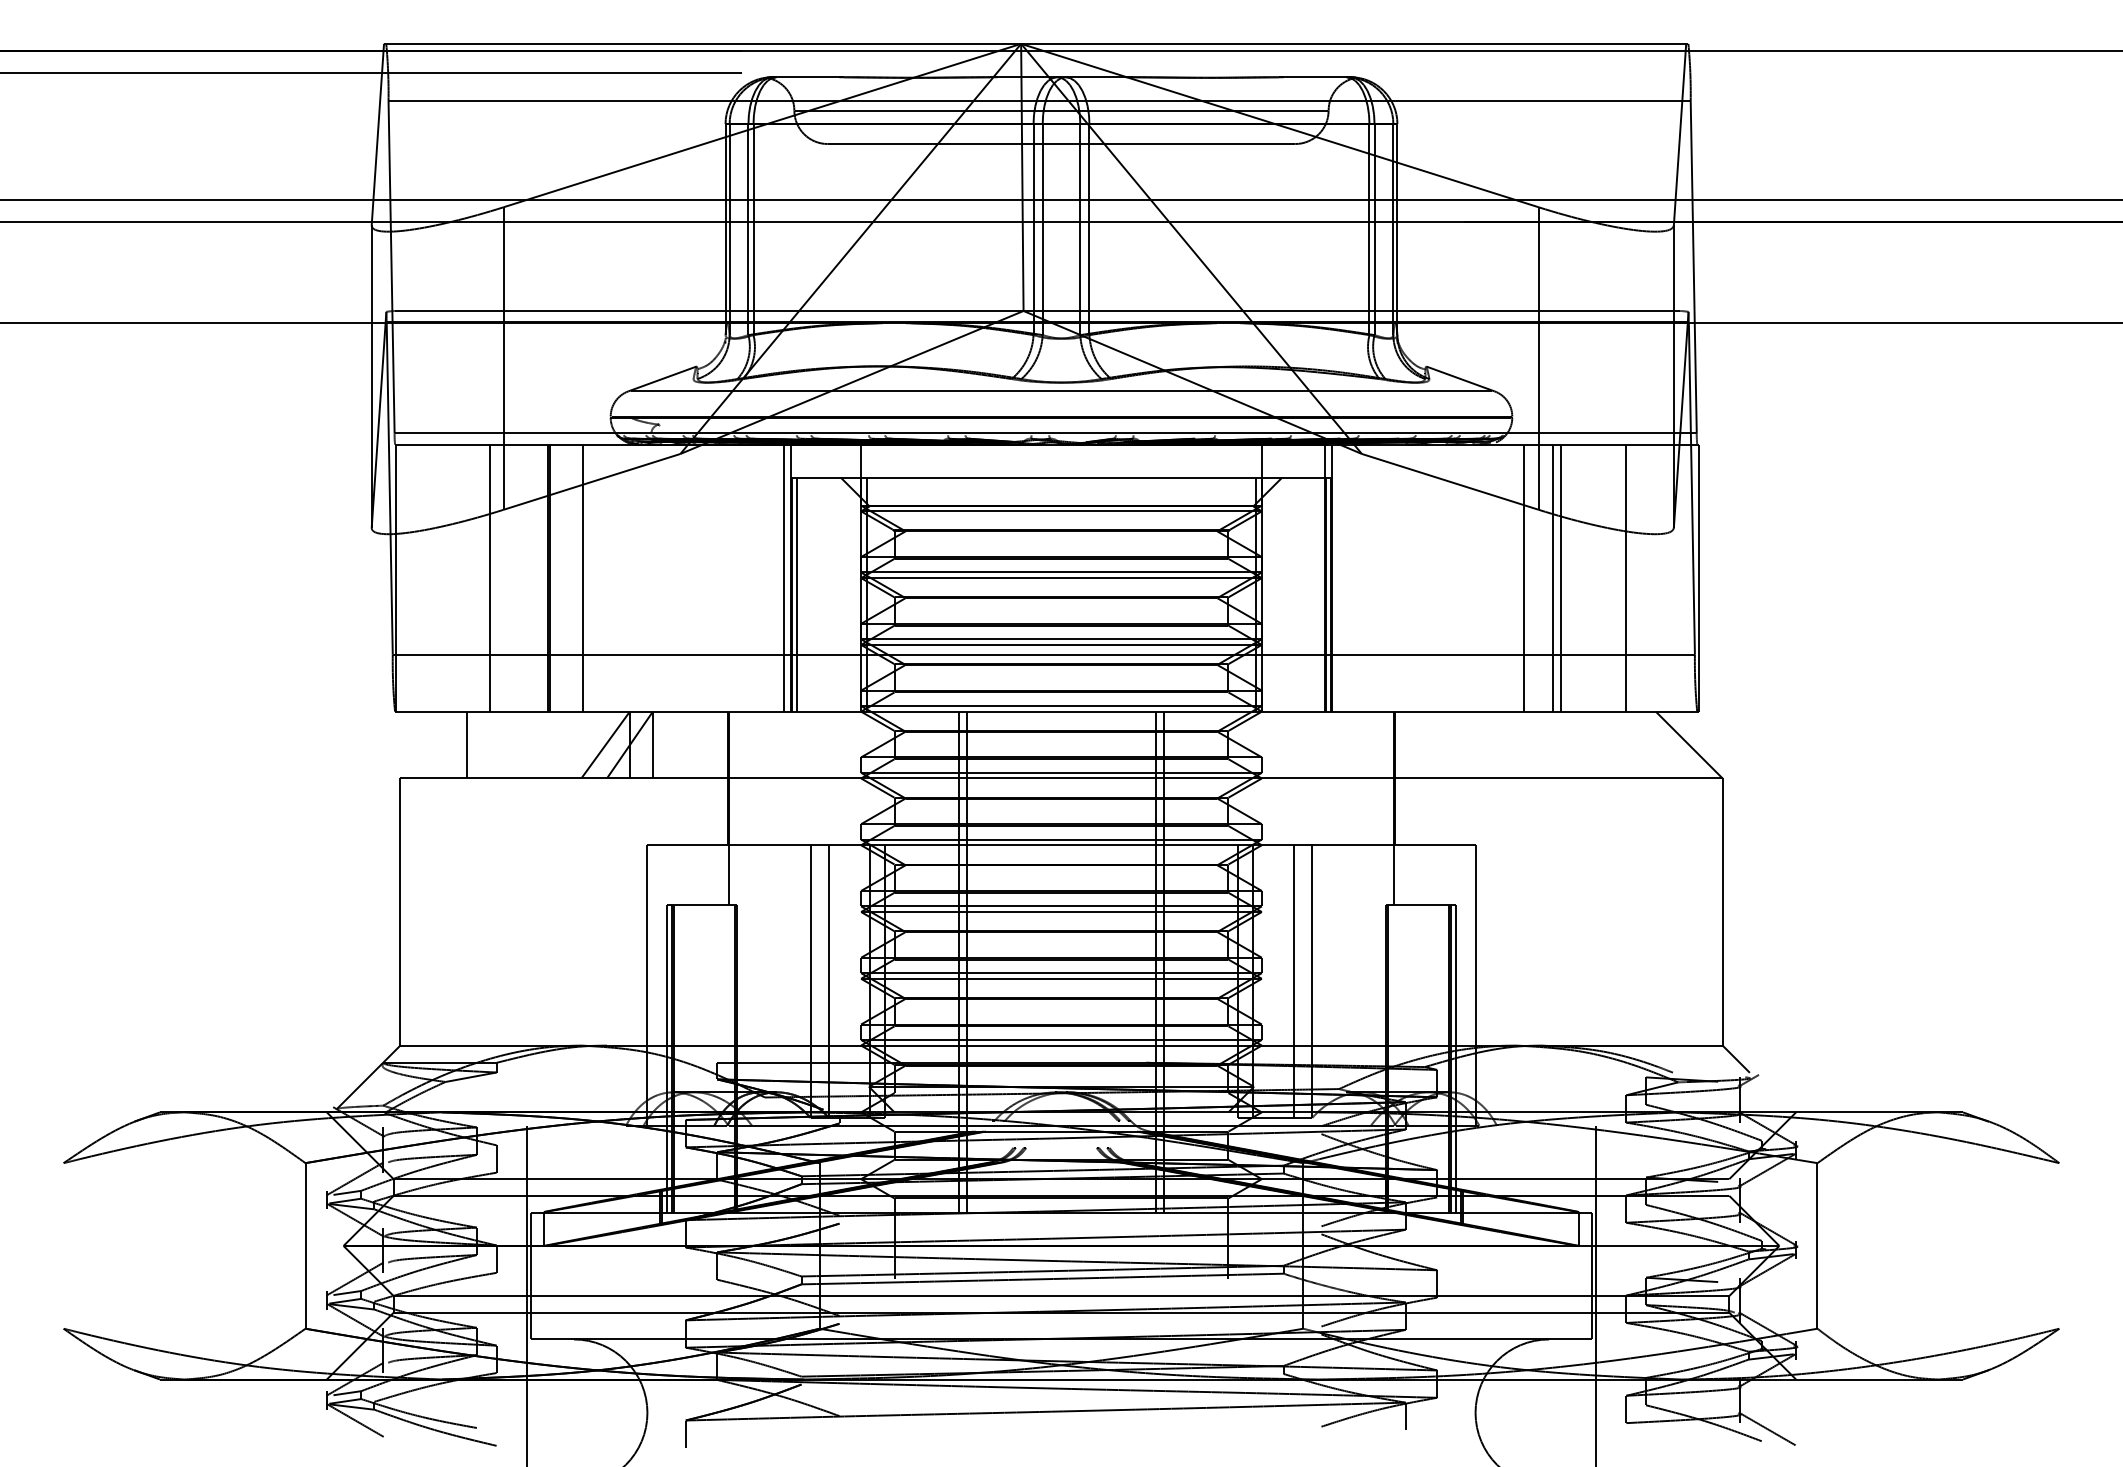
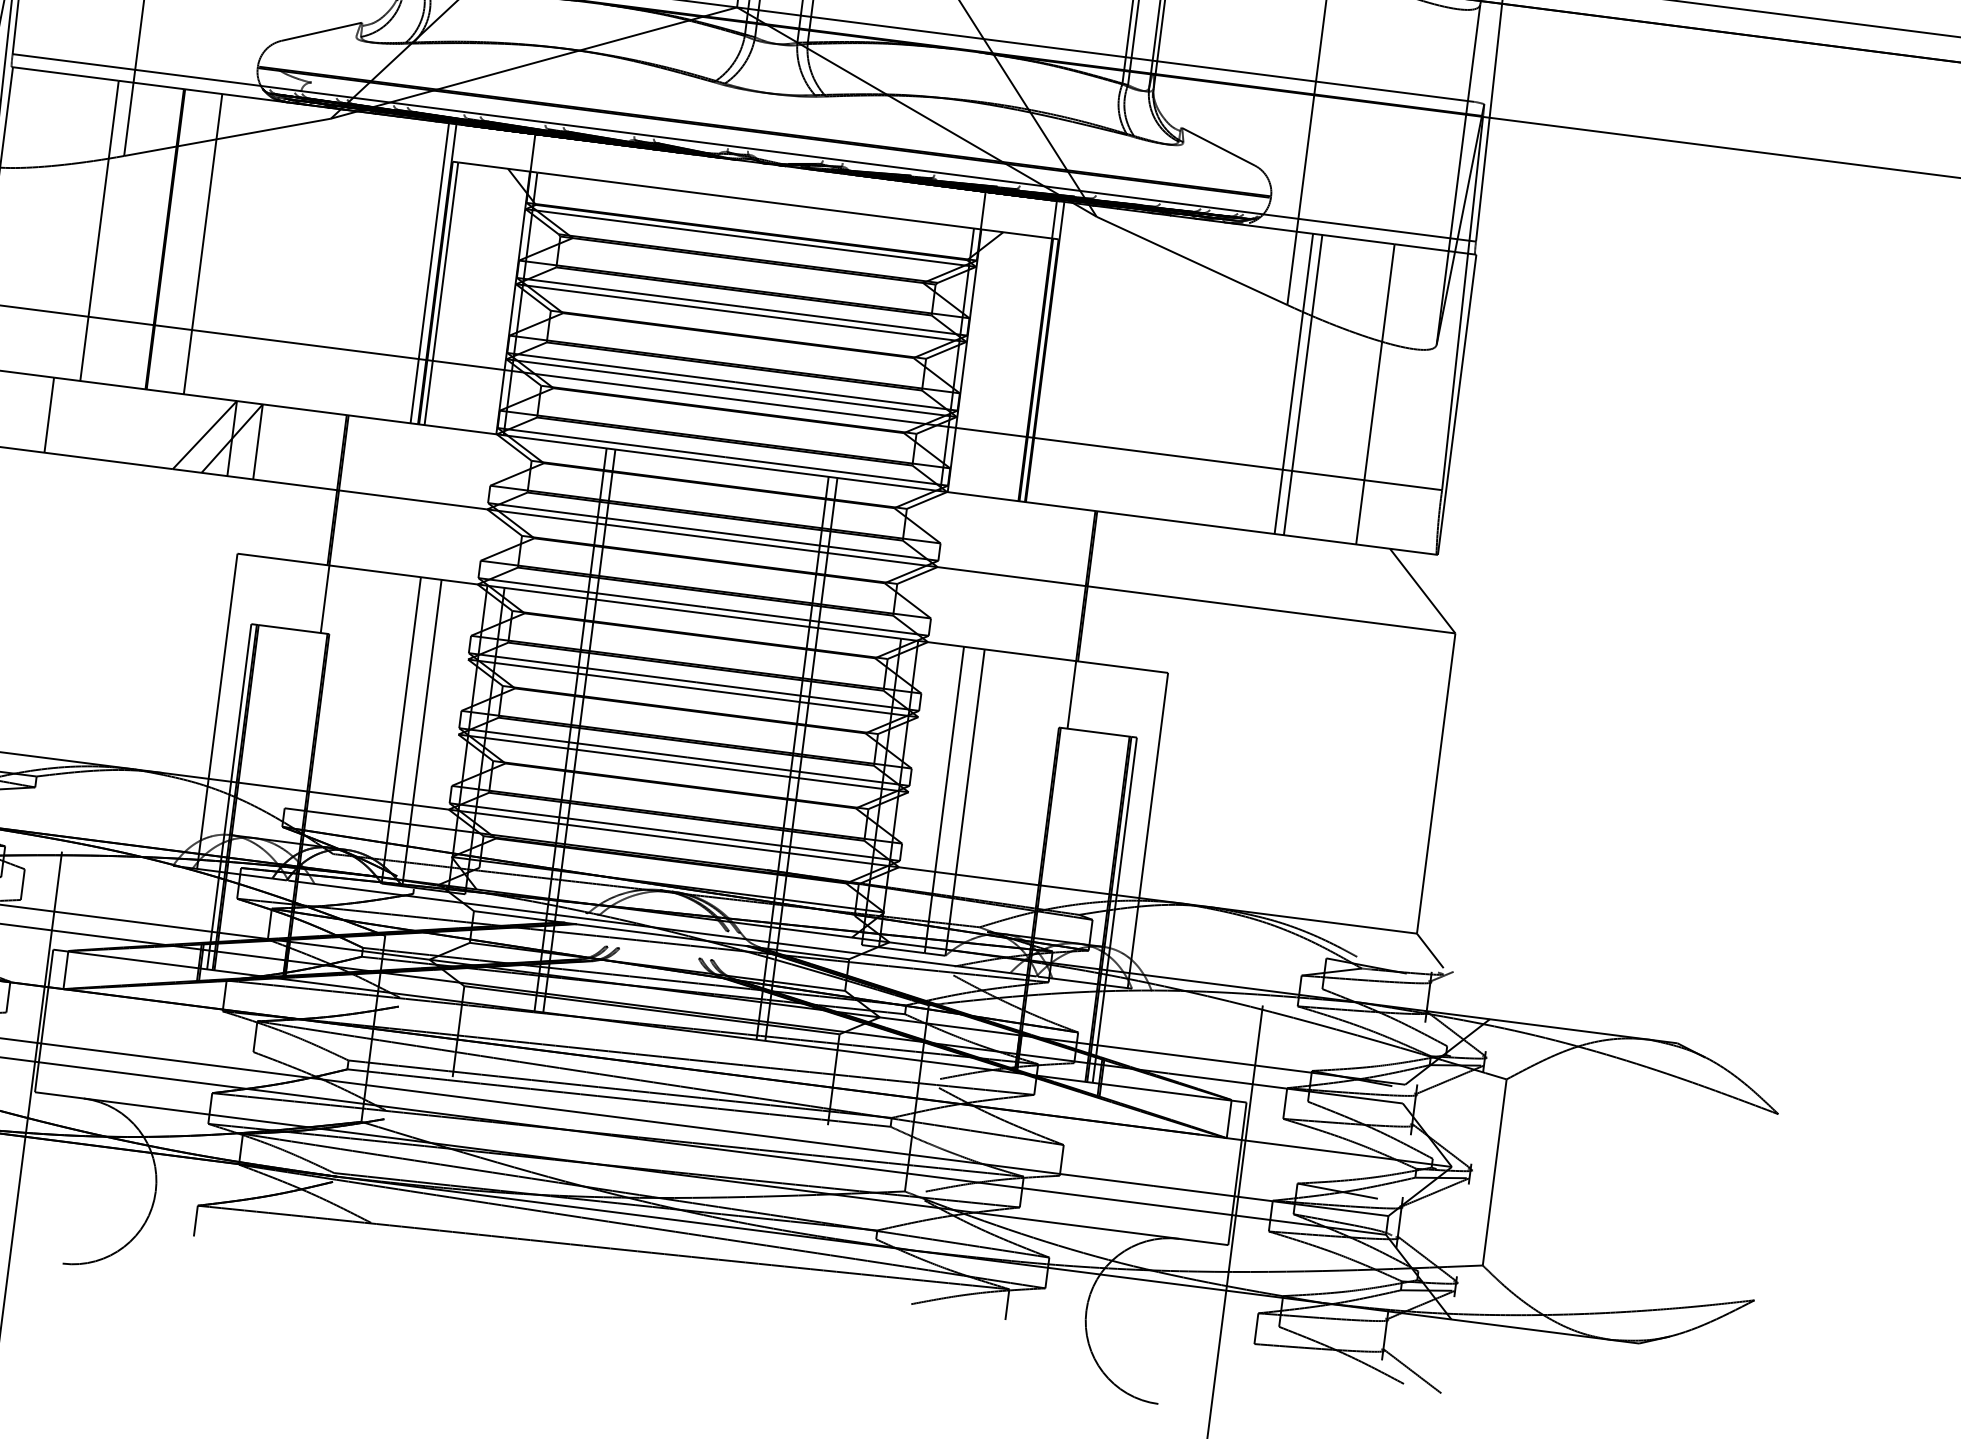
line: (1061, 391) -> (768, 103), removed
line: (1523, 577) -> (1260, 378), removed

